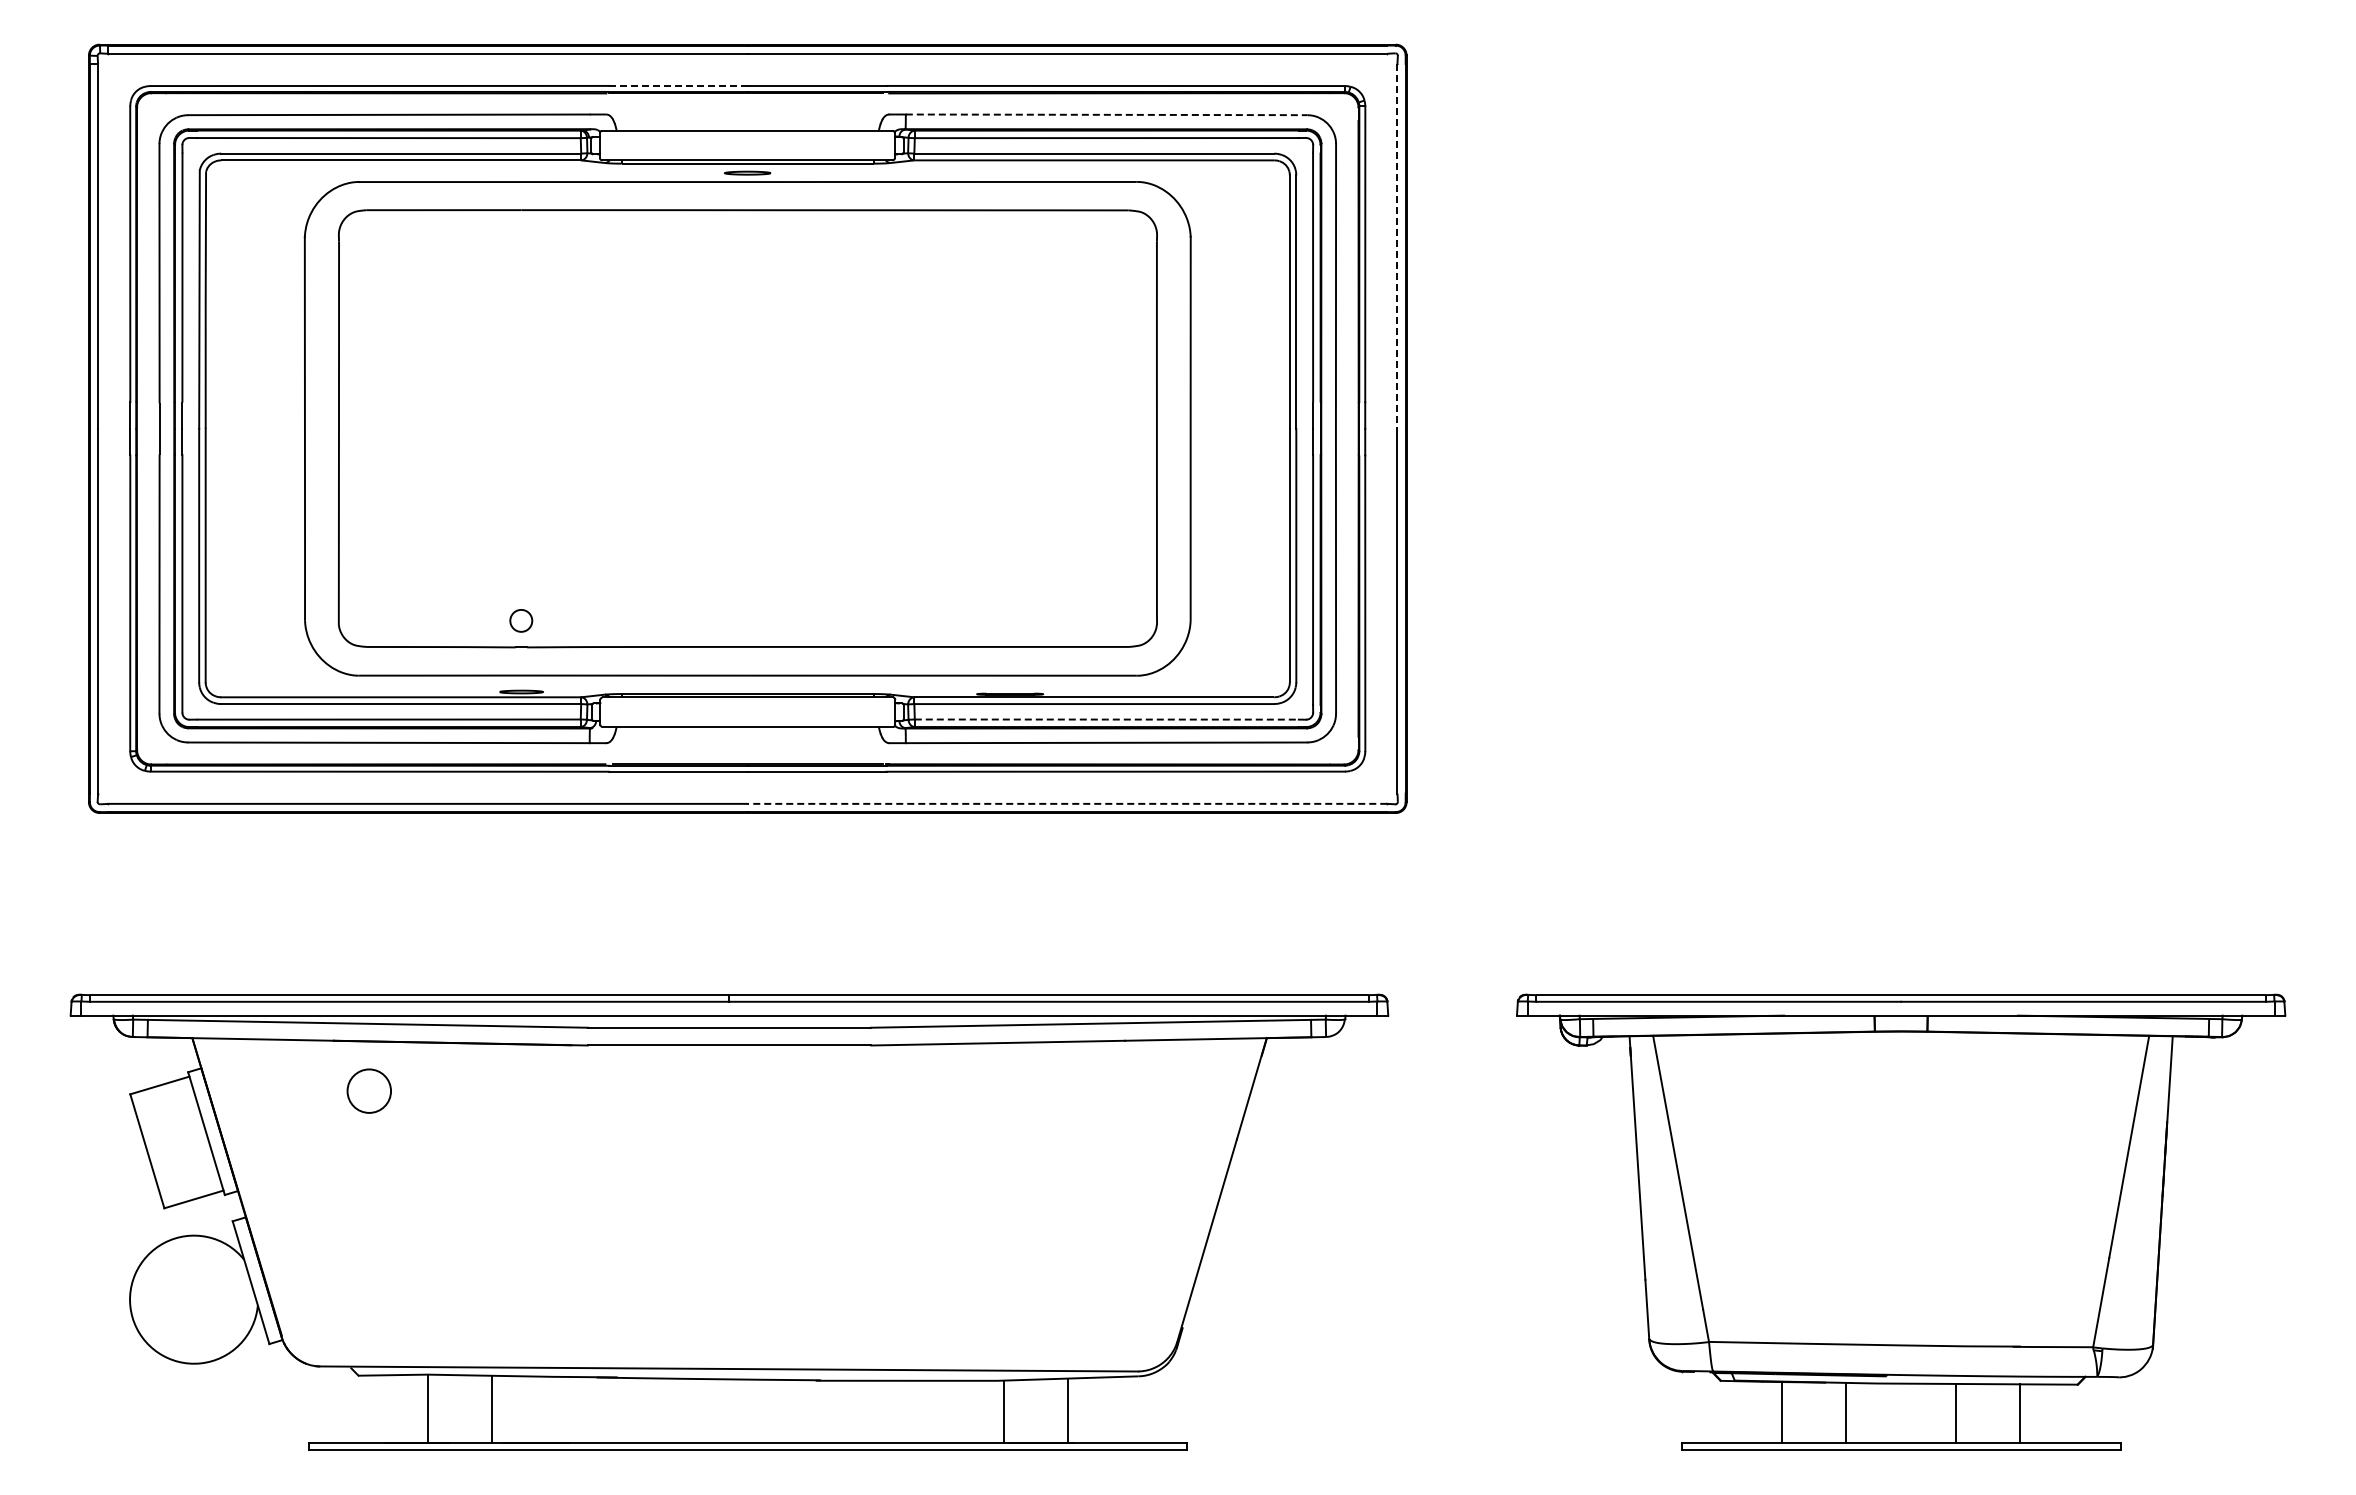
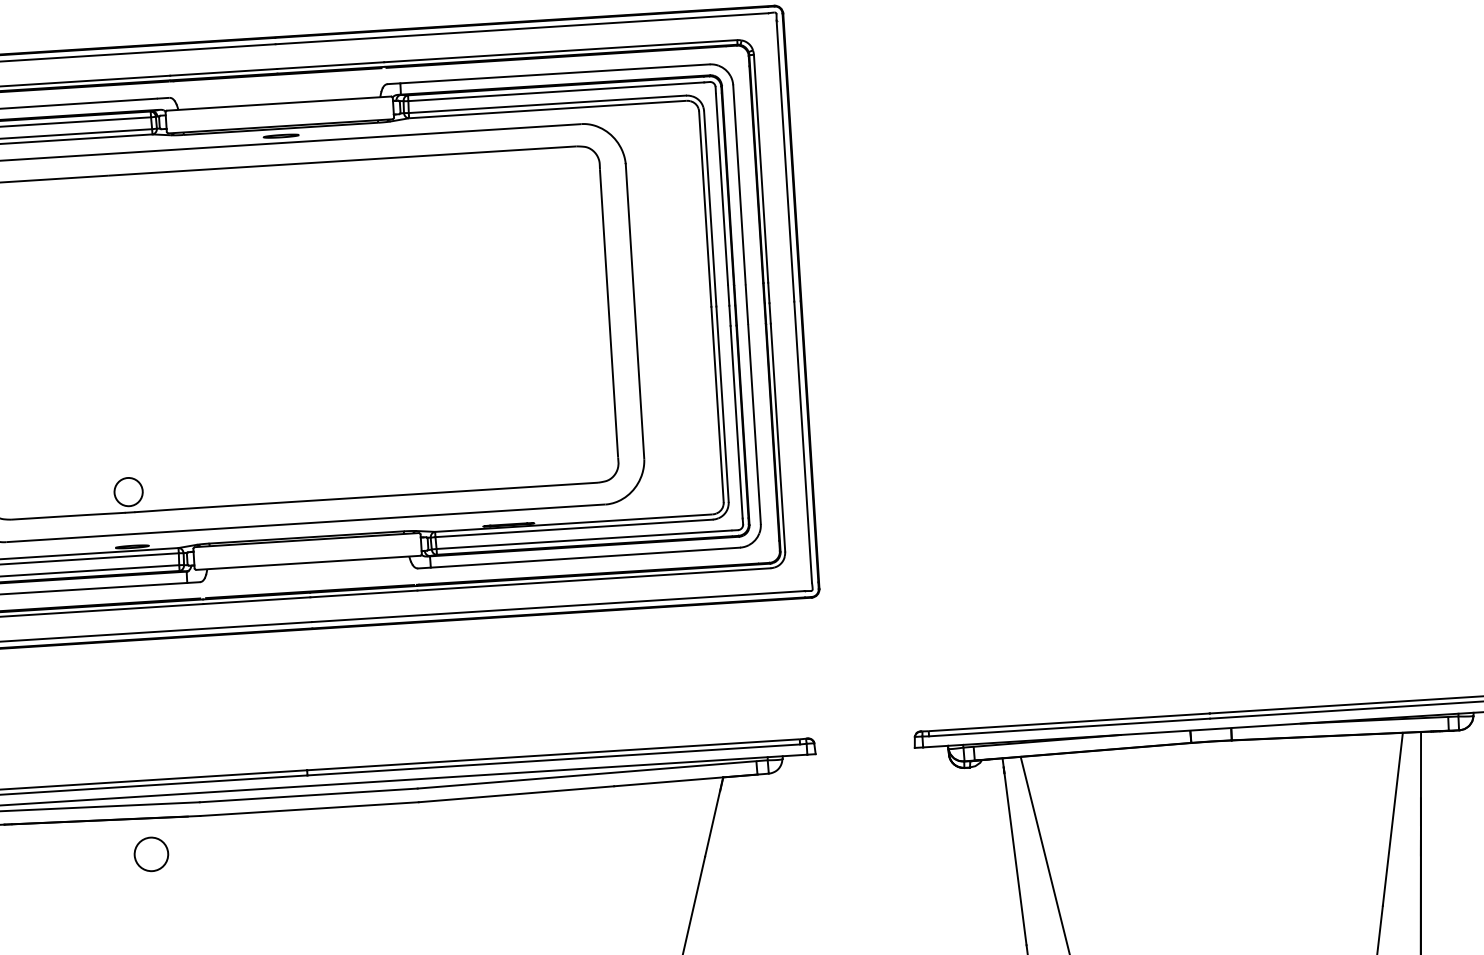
line: (678, 85) -> (223, 72), dashed -> solid
line: (1106, 114) -> (554, 73), dashed -> solid
line: (1397, 246) -> (785, 161), dashed -> solid
circle: (521, 620) -> (128, 491), size x1.67
line: (1106, 719) -> (584, 539), dashed -> solid
line: (1067, 803) -> (558, 606), dashed -> solid
circle: (368, 1090) -> (150, 853), moved

